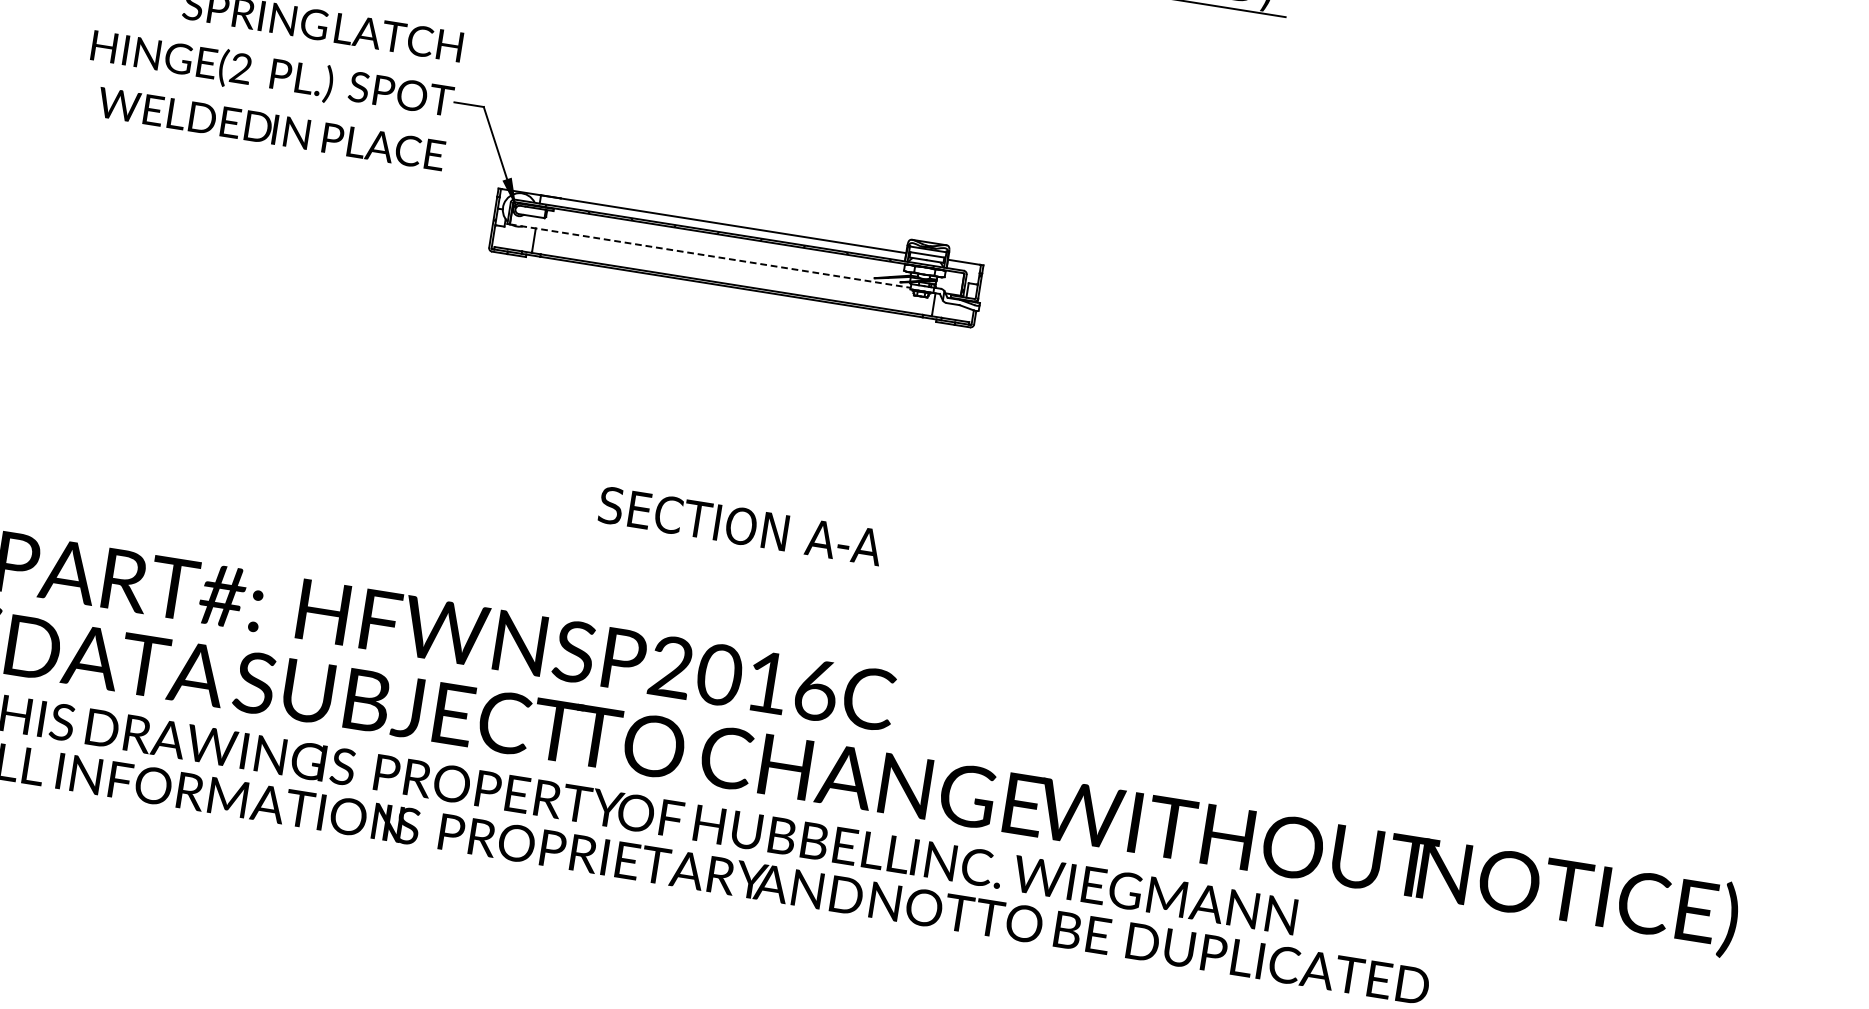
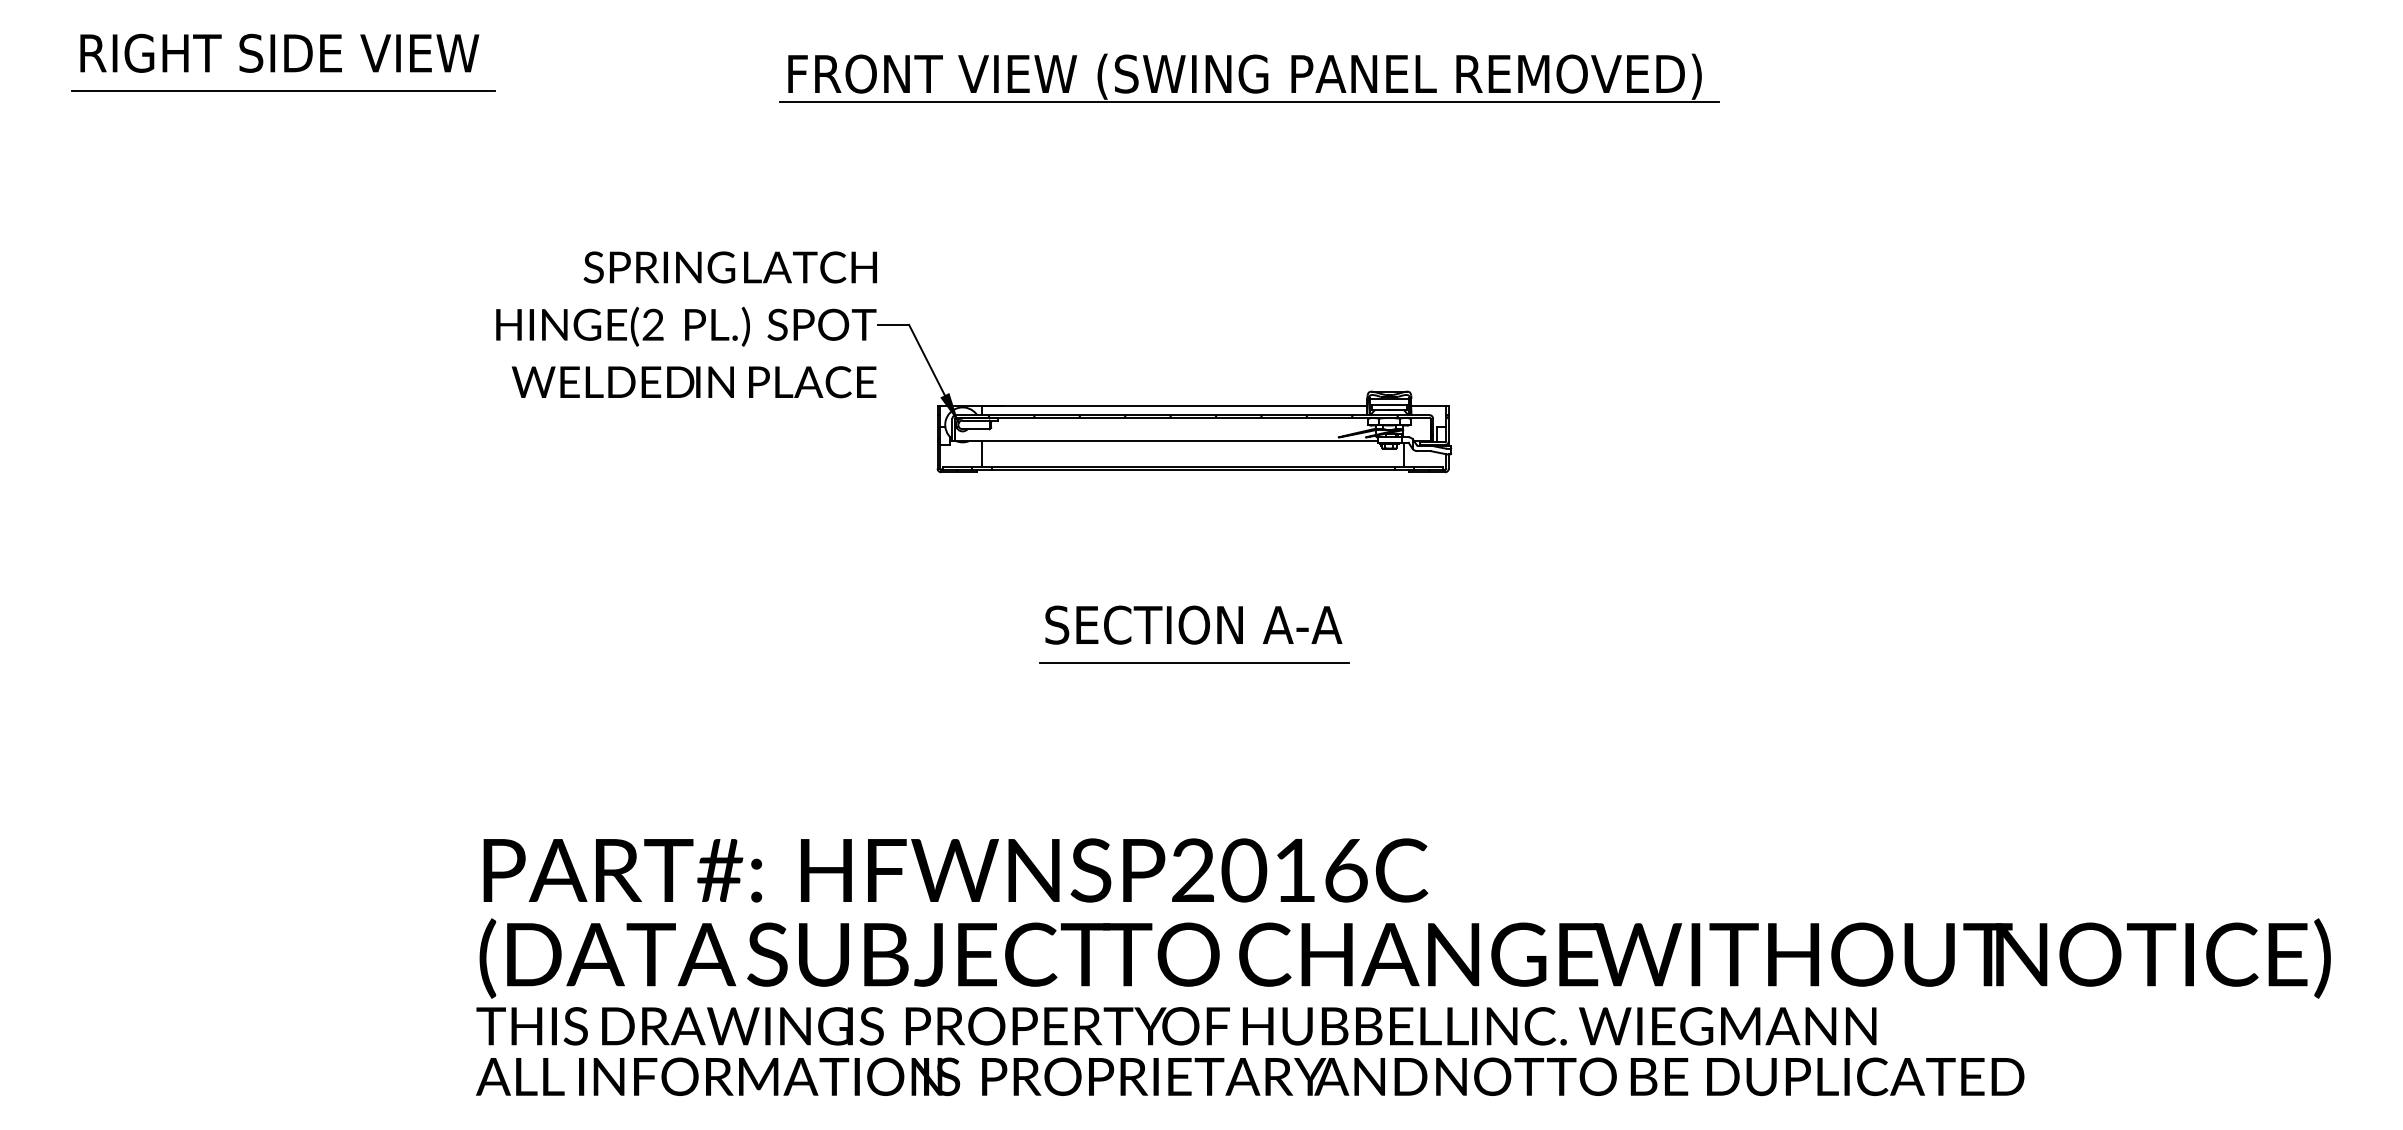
line: (710, 256) -> (1166, 441), dashed -> solid
line: (703, 470) -> (1194, 662), added
text: (740, 525) -> (1193, 624), moved

